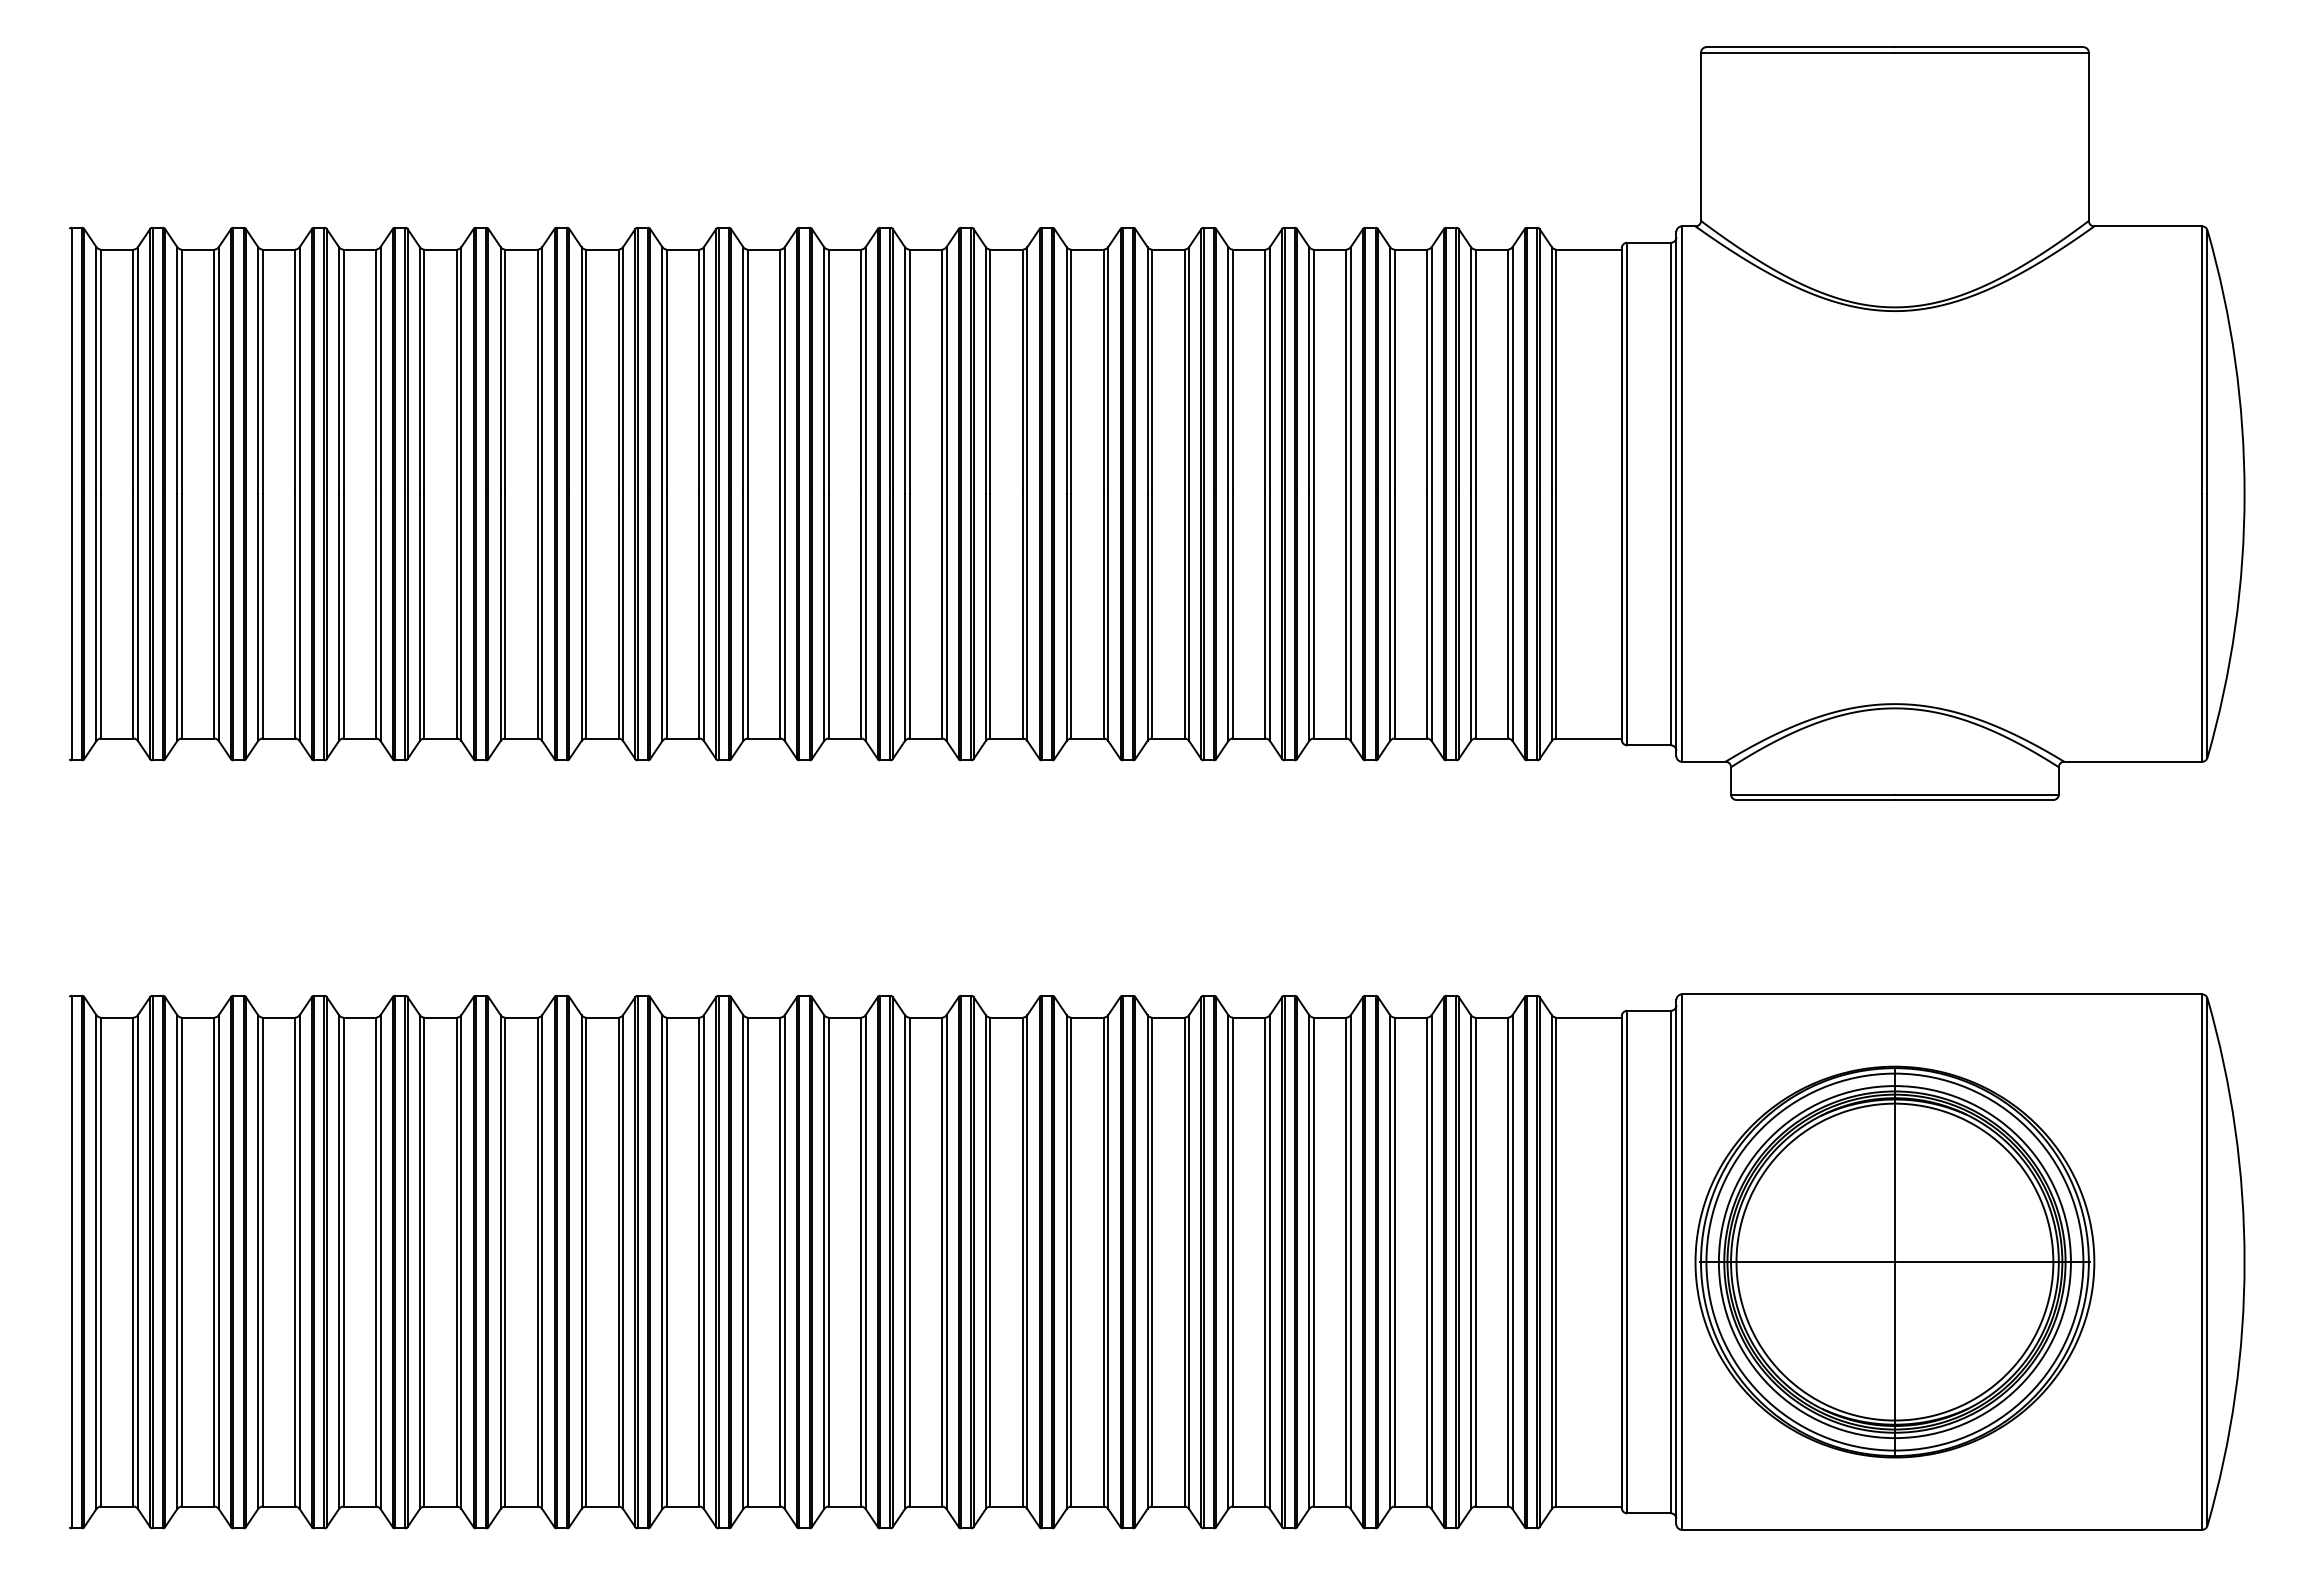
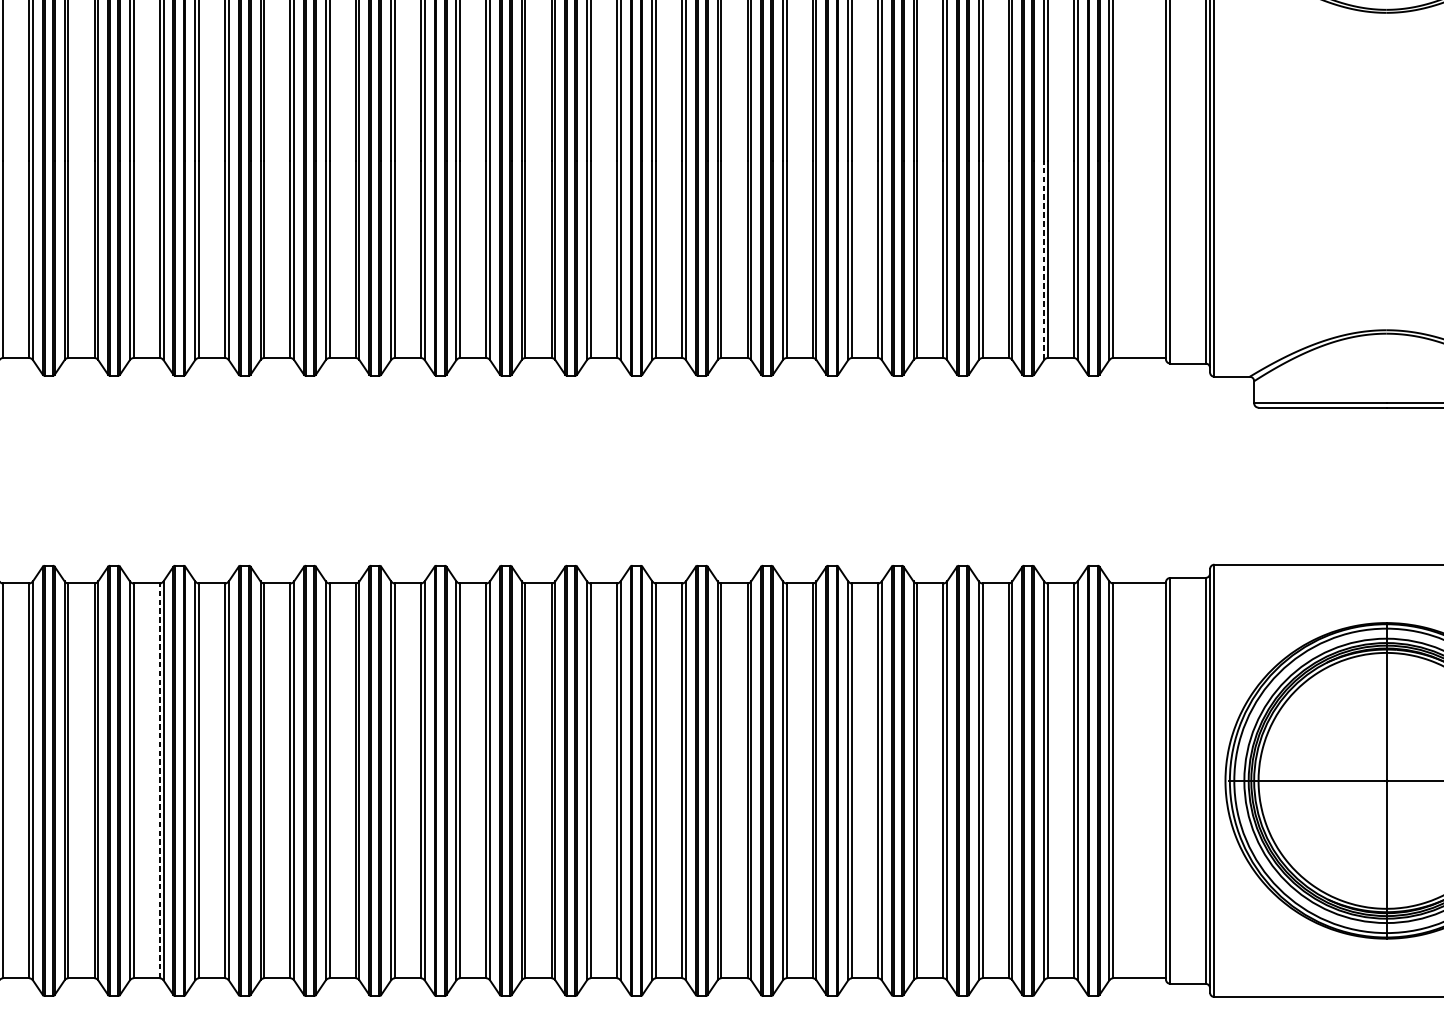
line: (1471, 617) -> (1044, 260), solid -> dashed
line: (376, 1261) -> (160, 780), solid -> dashed

